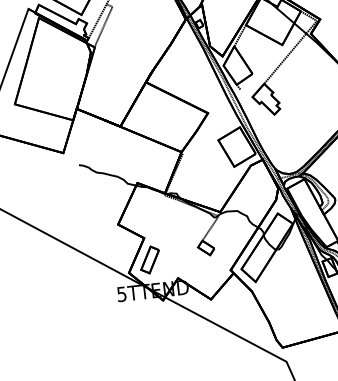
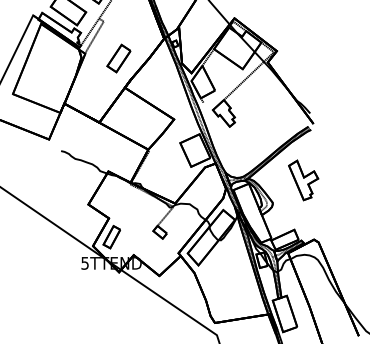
part: (134, 48) -> (118, 58), added

